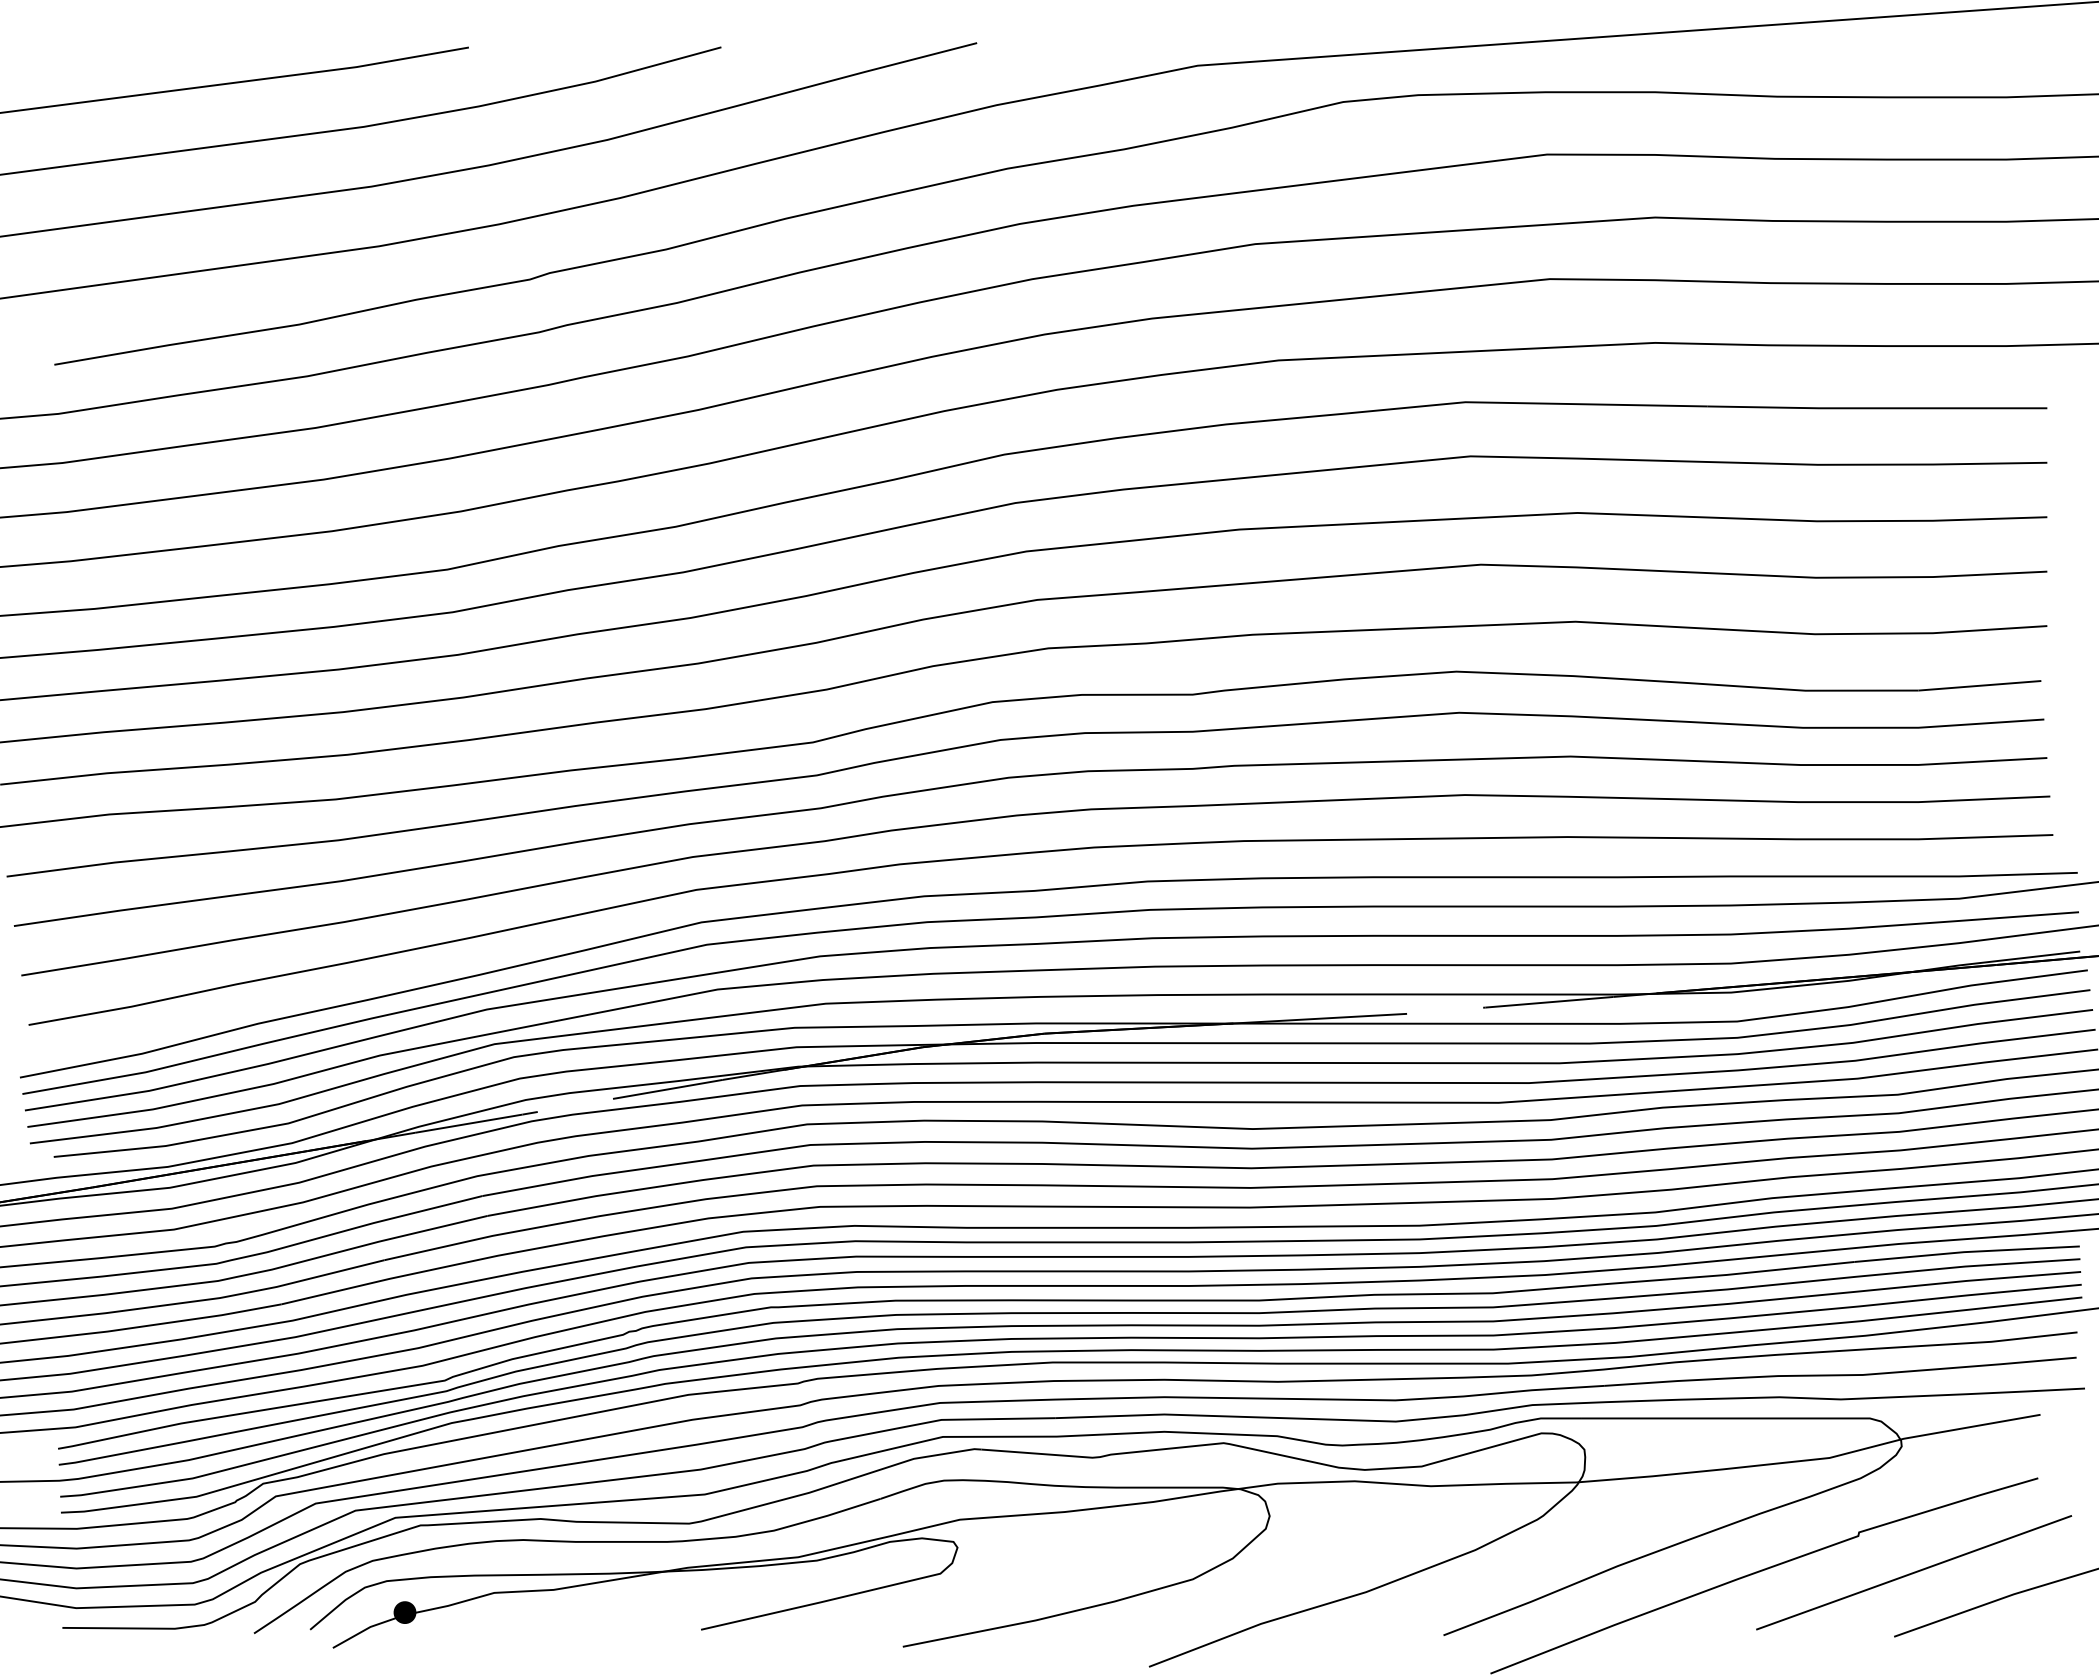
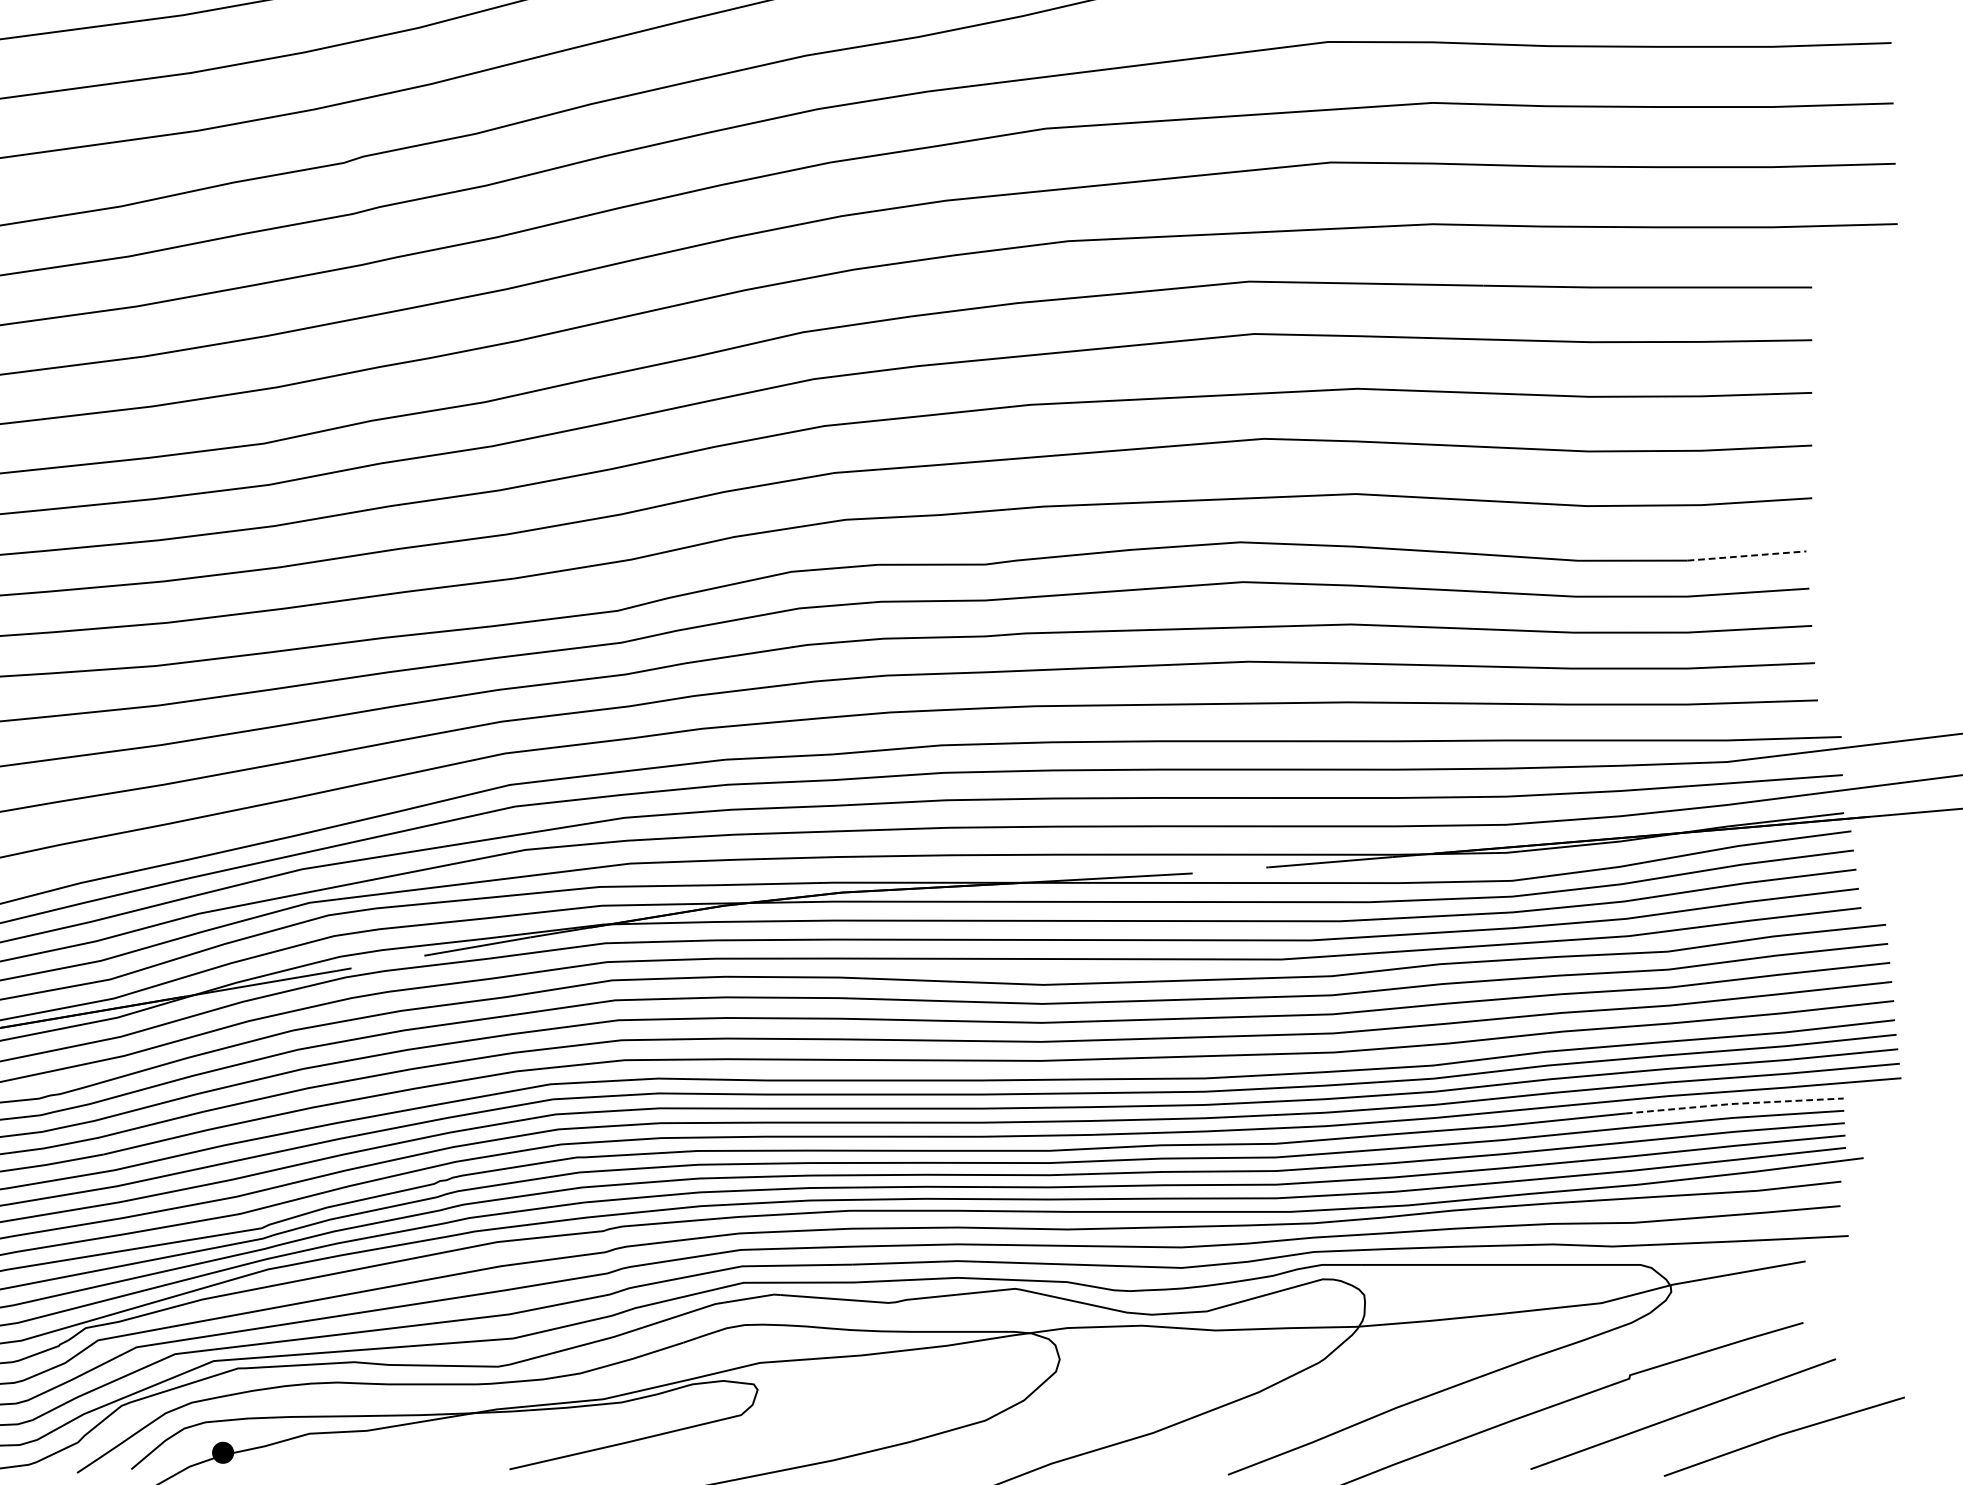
line: (1979, 685) -> (1746, 555), solid -> dashed
line: (1966, 1252) -> (1733, 1104), solid -> dashed

